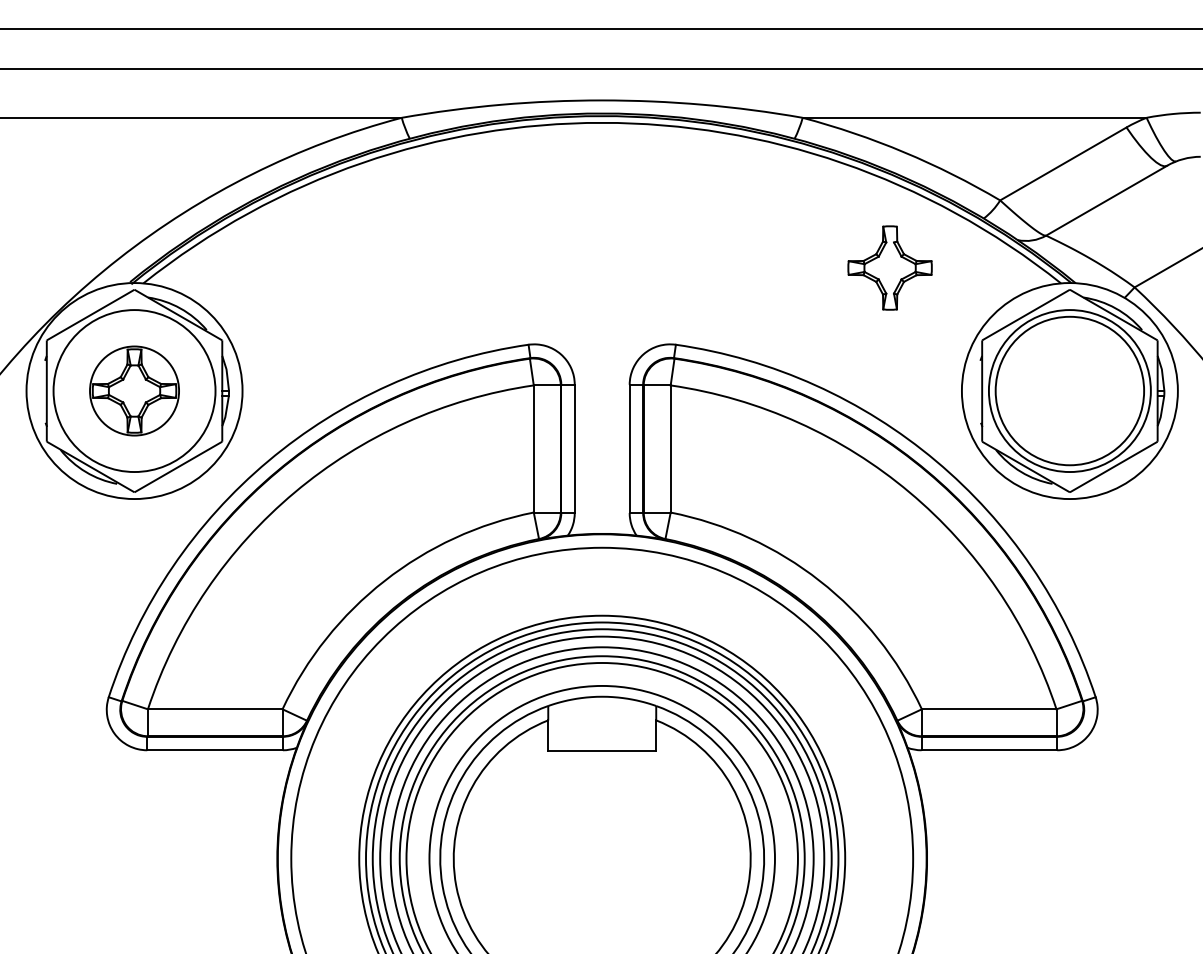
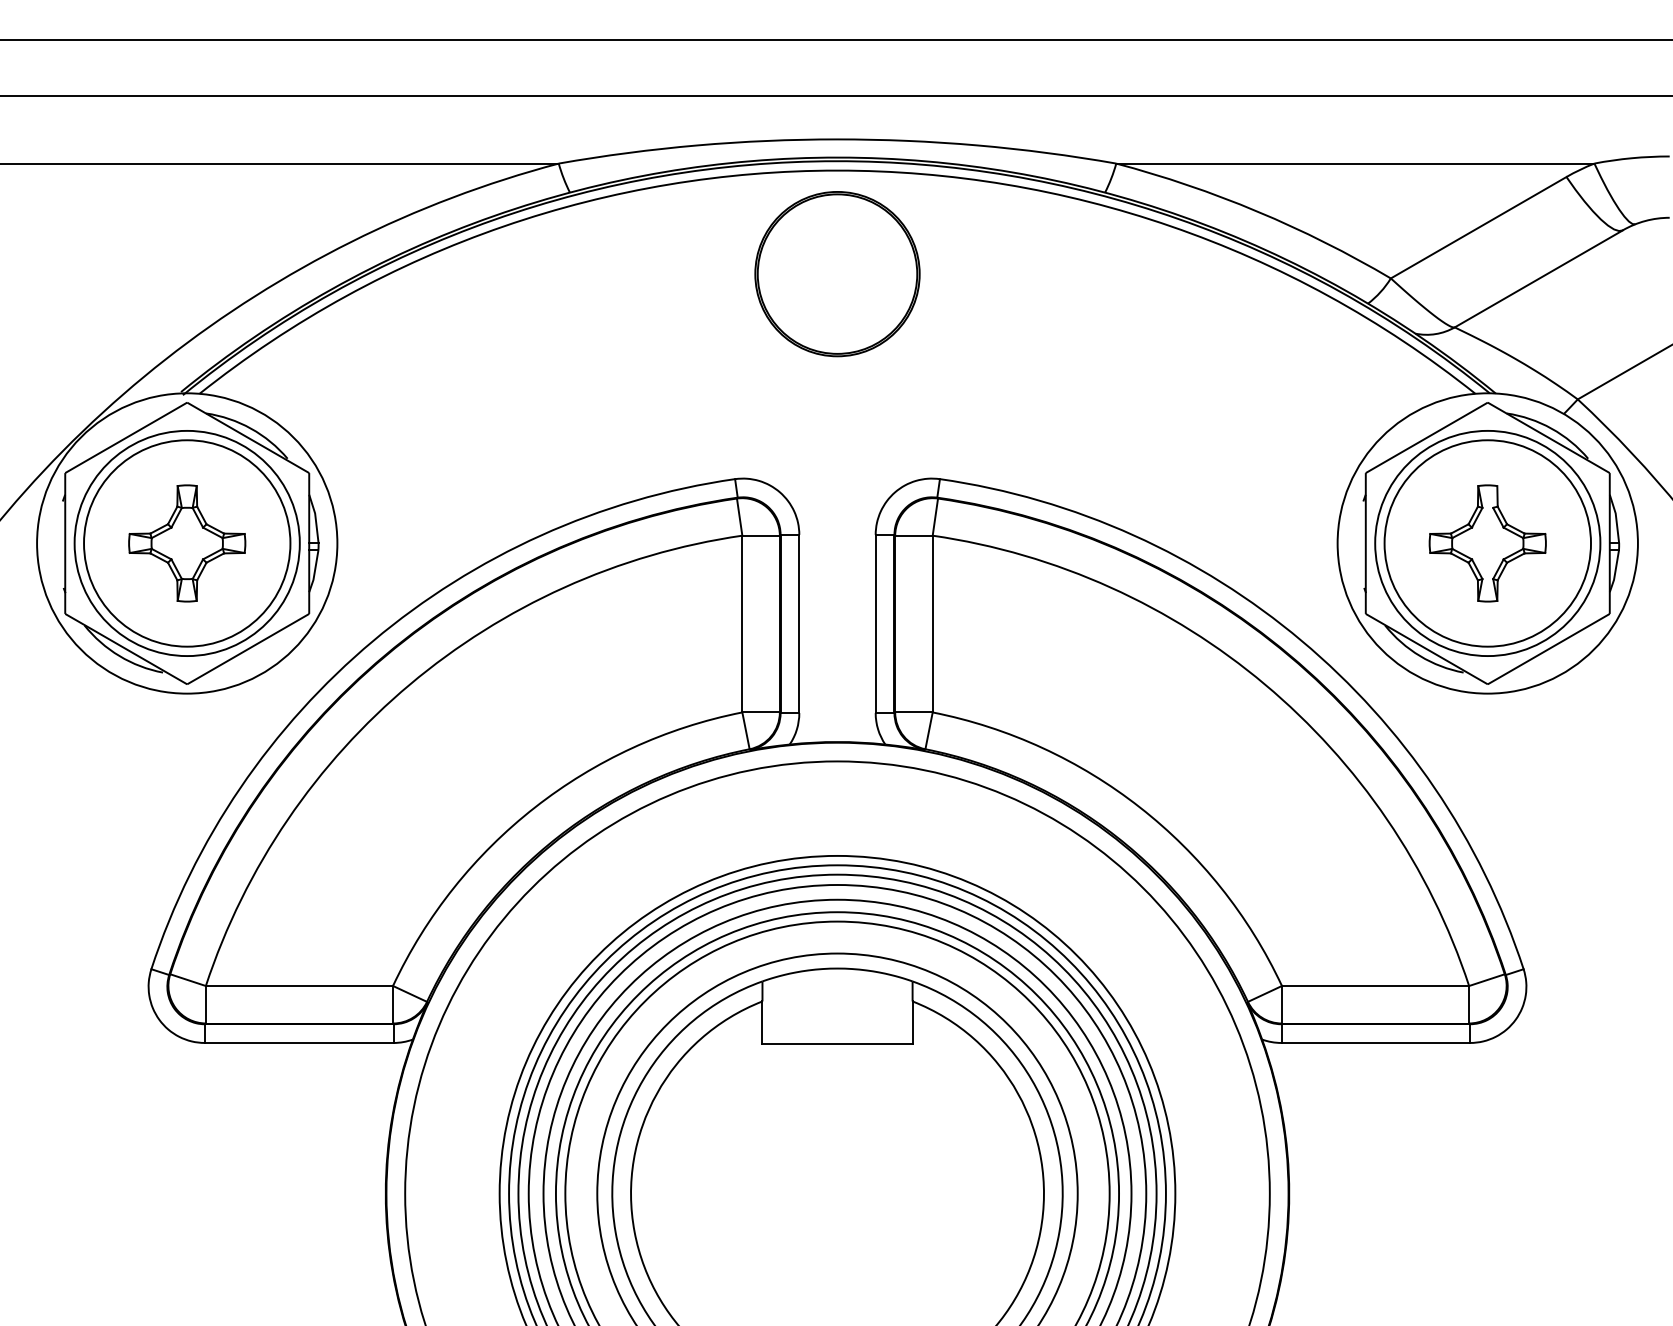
part: (602, 197) -> (837, 274), added
part: (889, 268) -> (1487, 543), moved
circle: (134, 391) -> (187, 543), size x1.67

